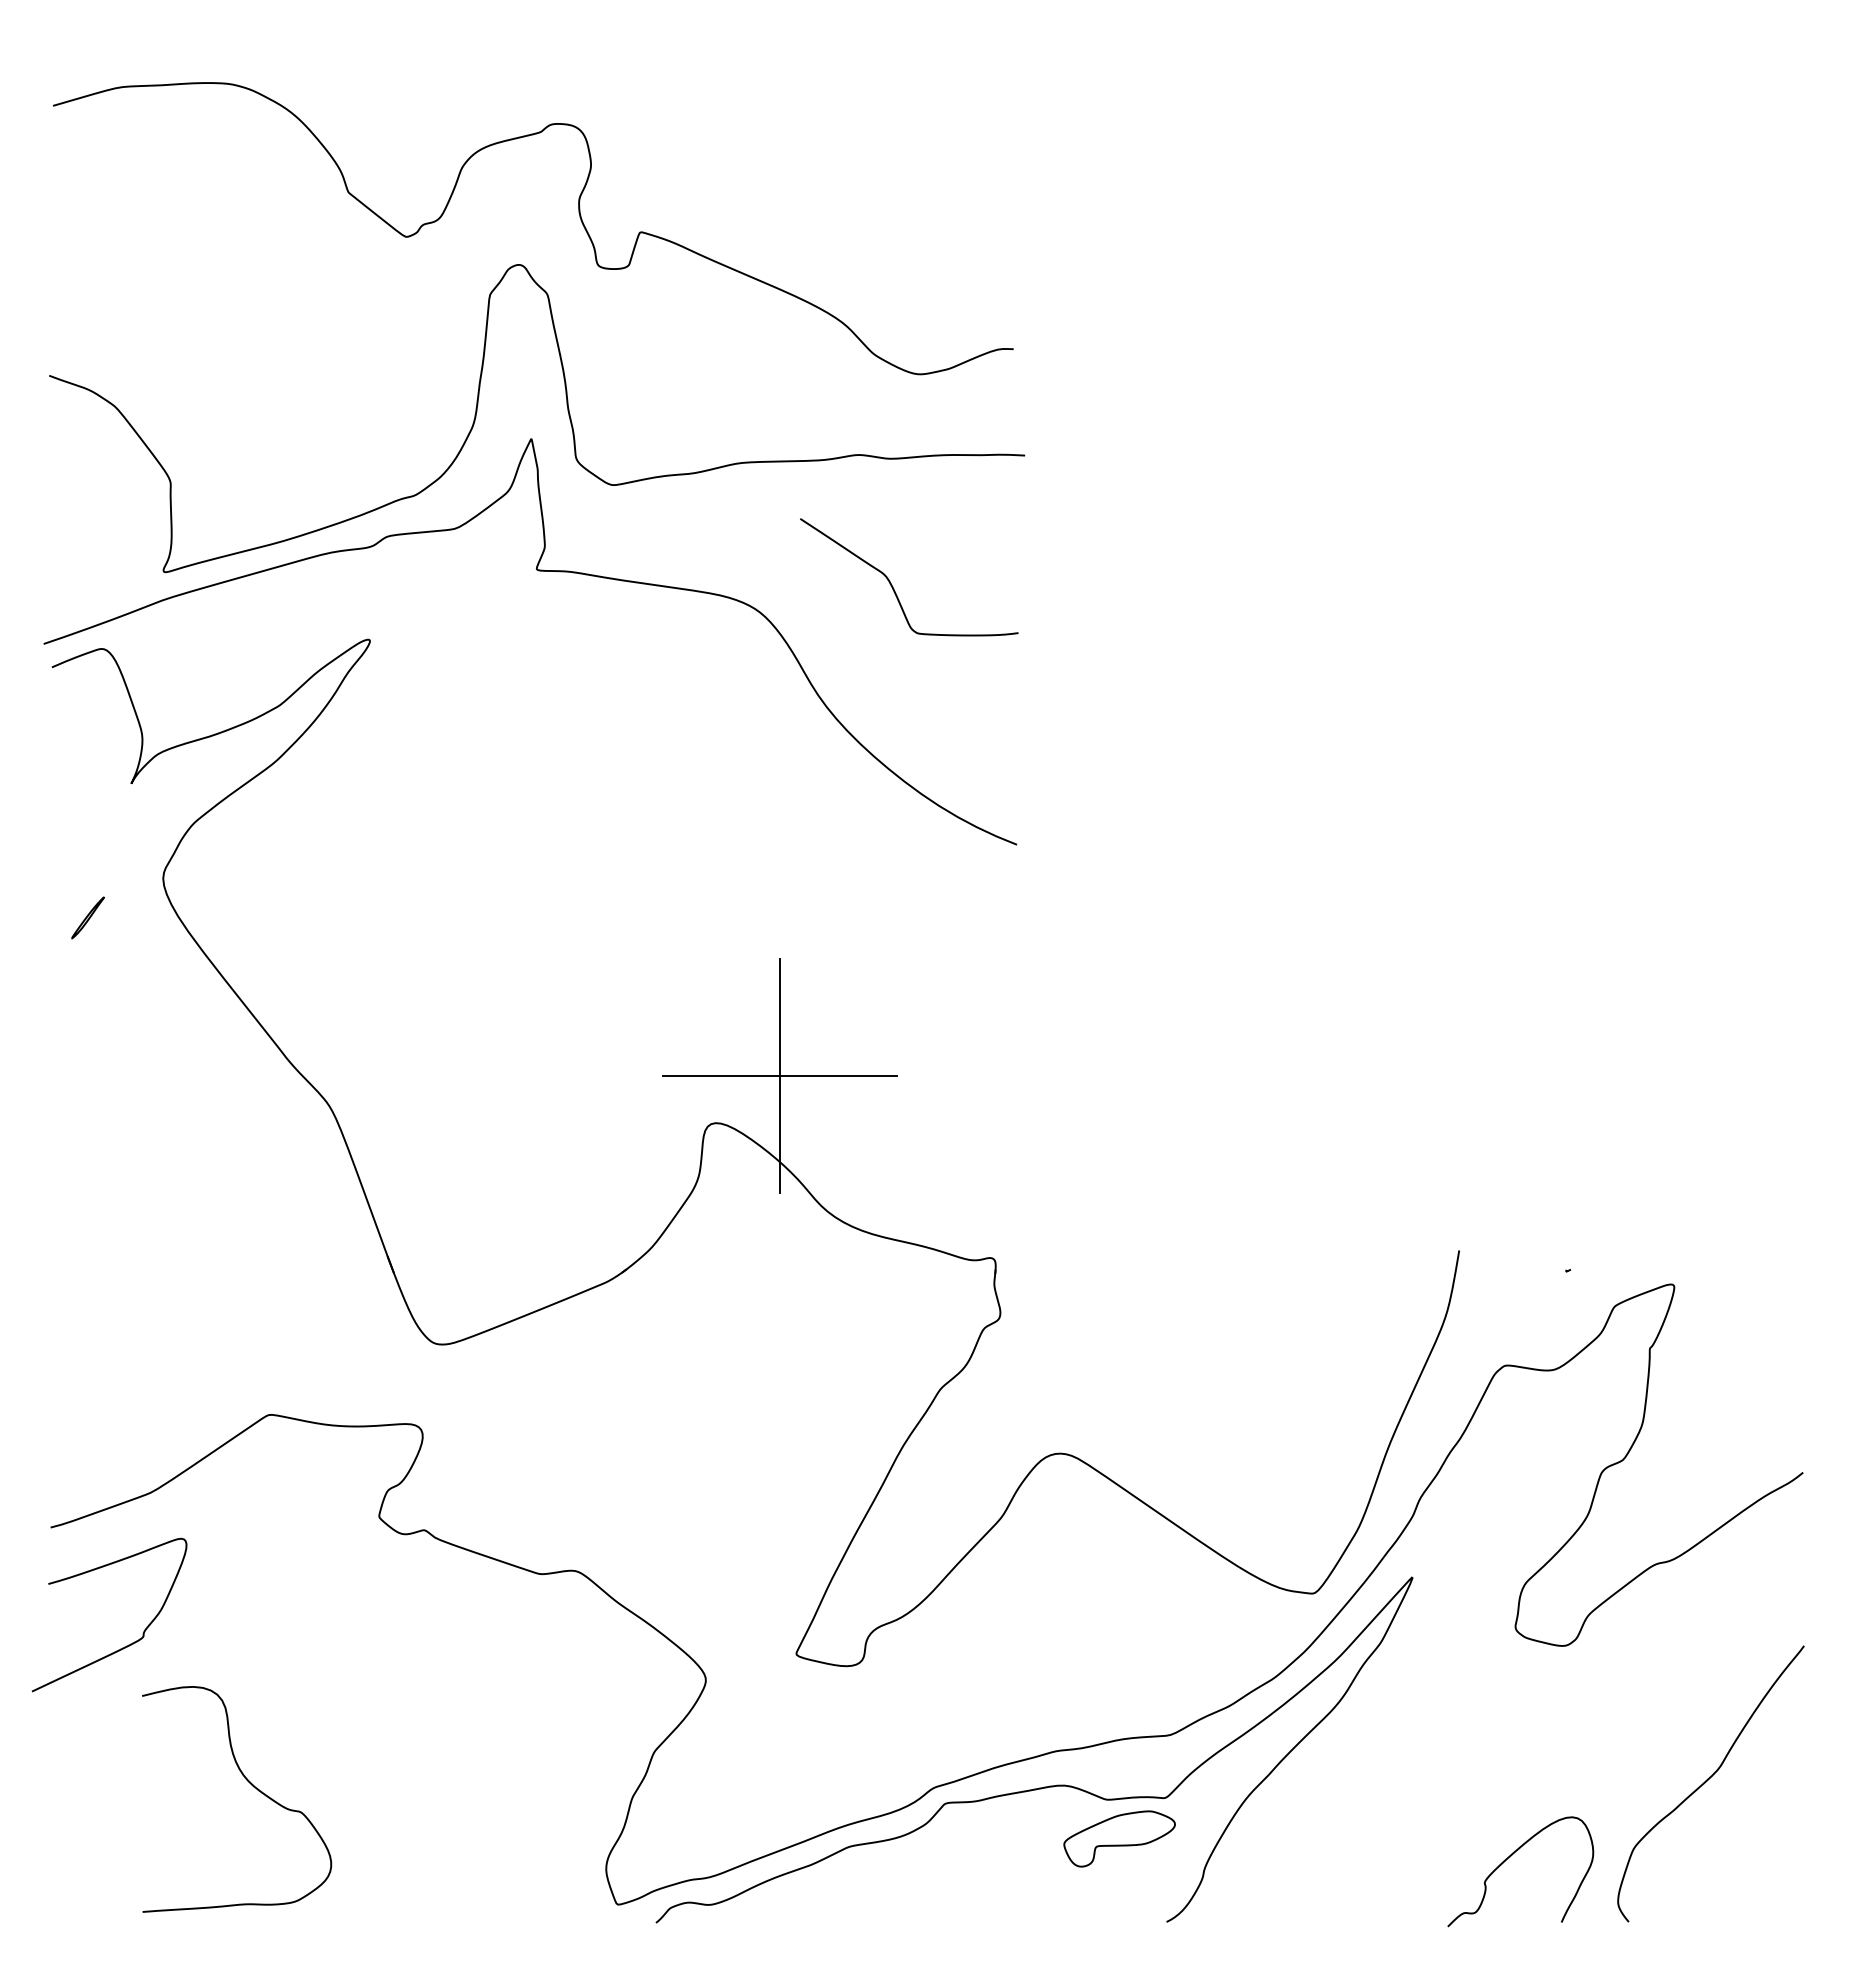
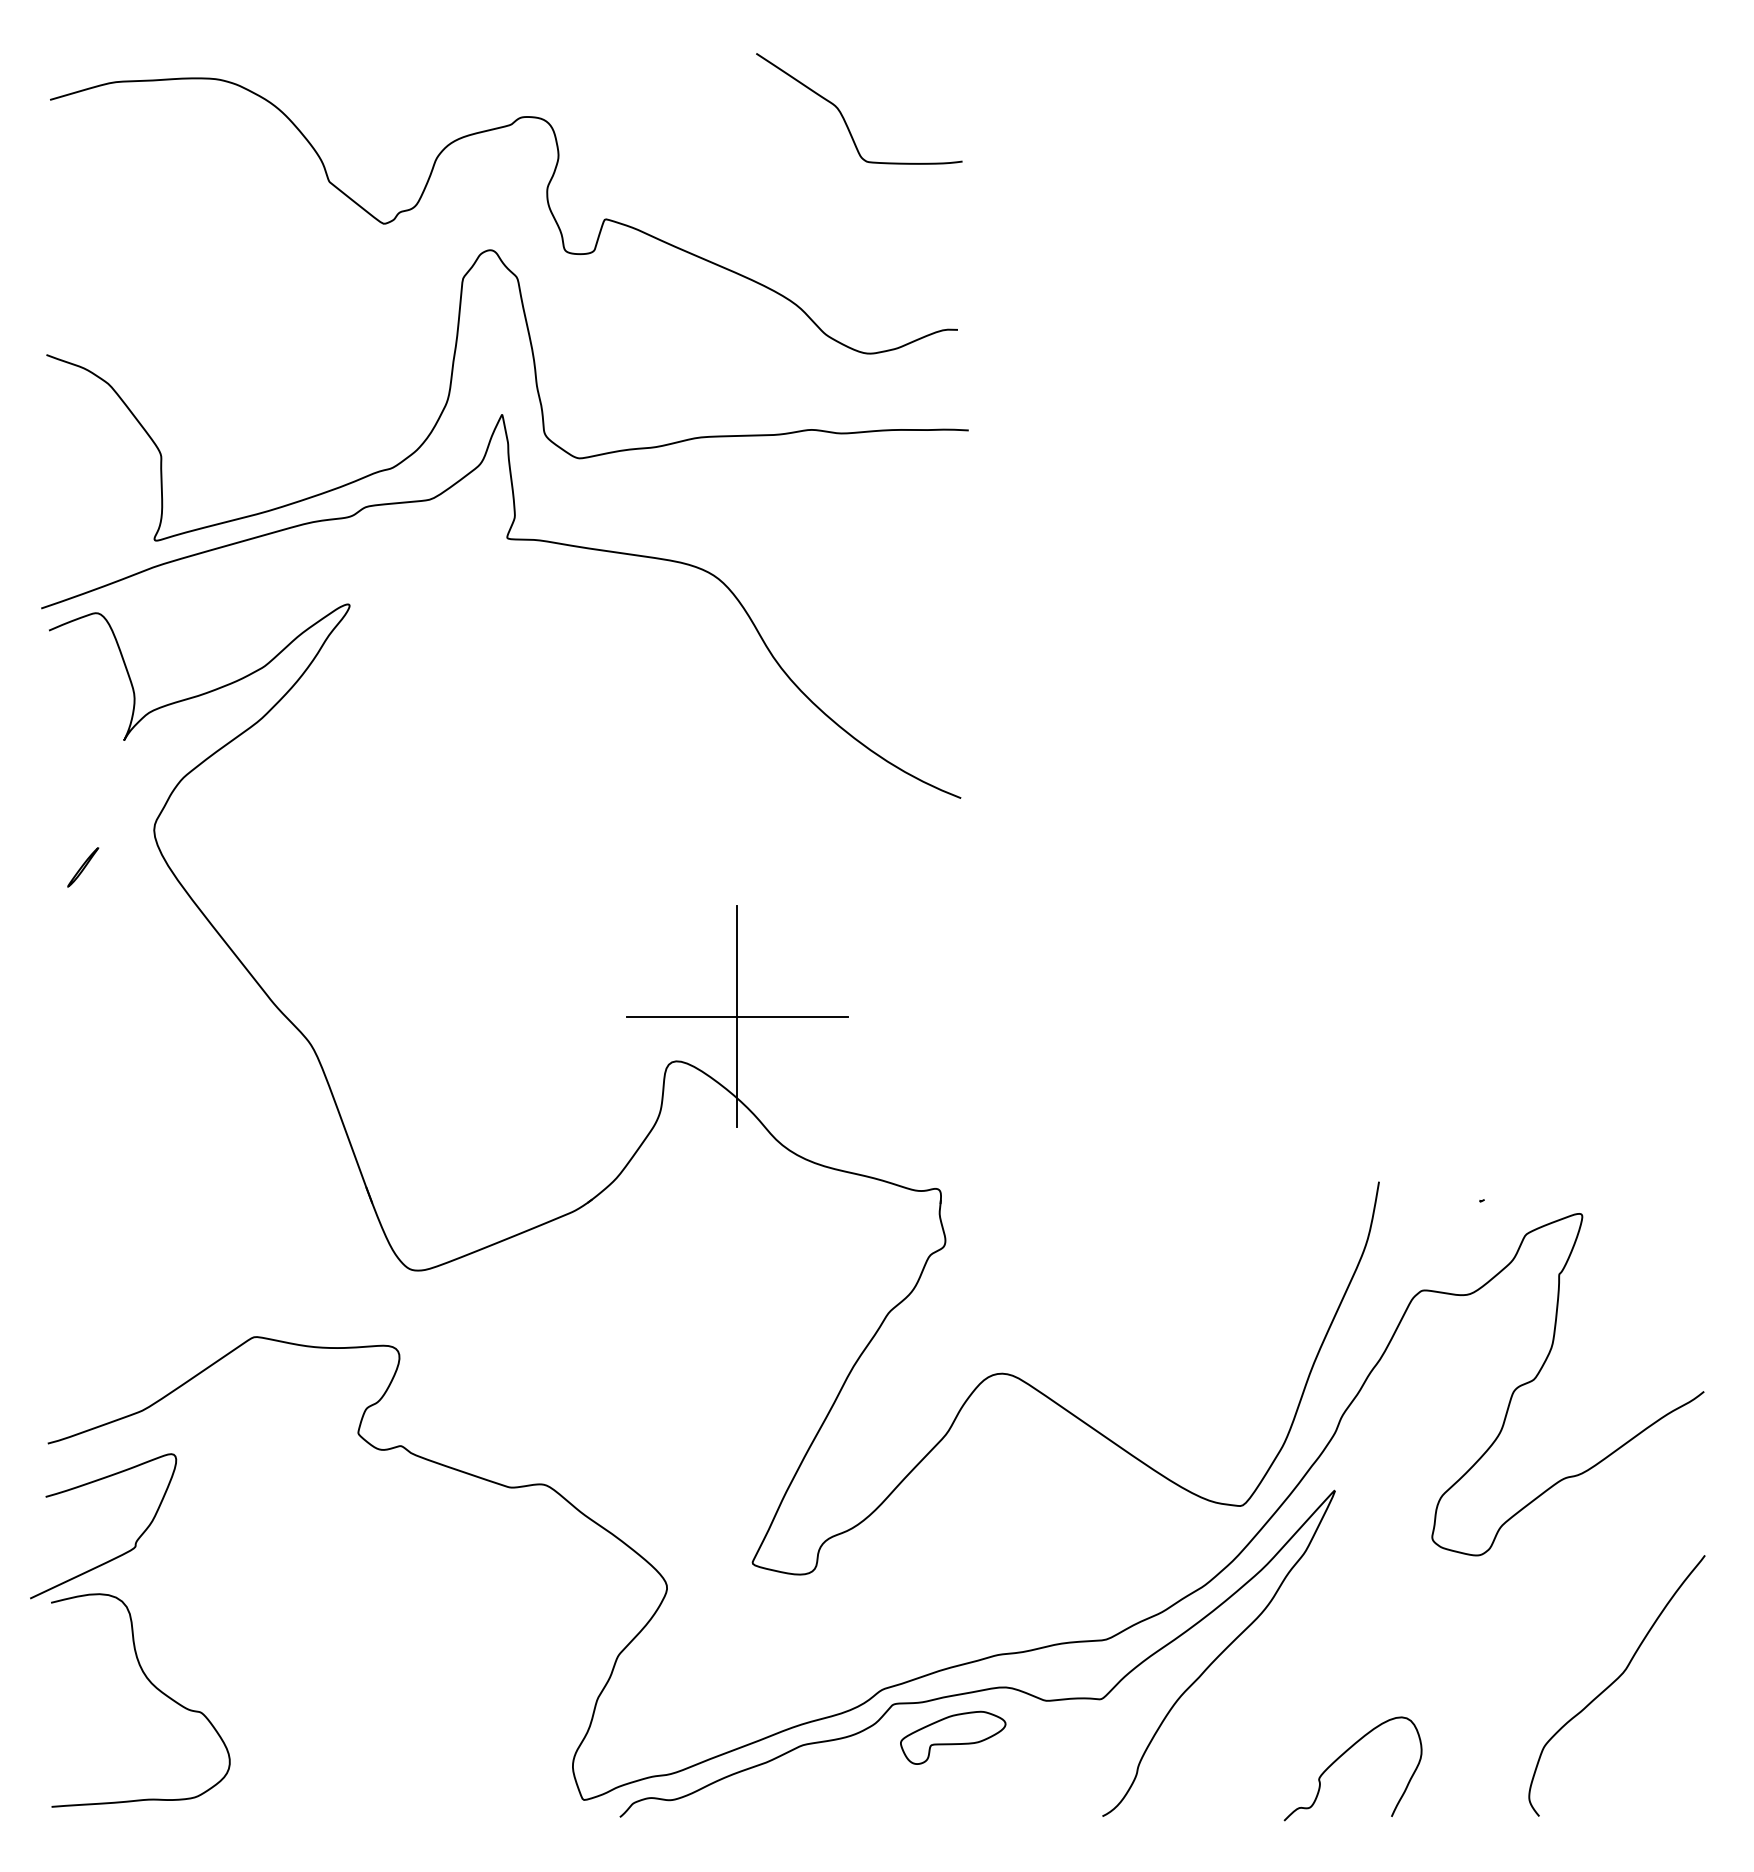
curve: (893, 586) -> (844, 117), moved
curve: (251, 1785) -> (154, 1687), moved
part: (1119, 1838) -> (953, 1737), moved
curve: (1510, 1857) -> (1343, 1755), moved

